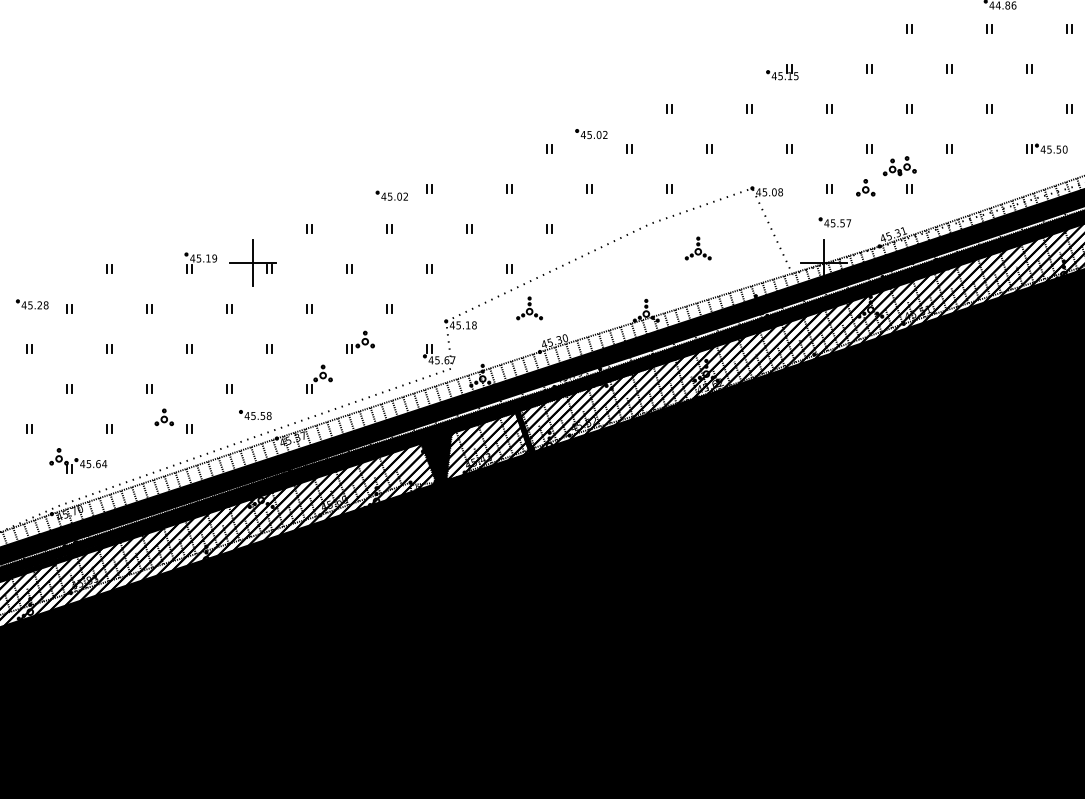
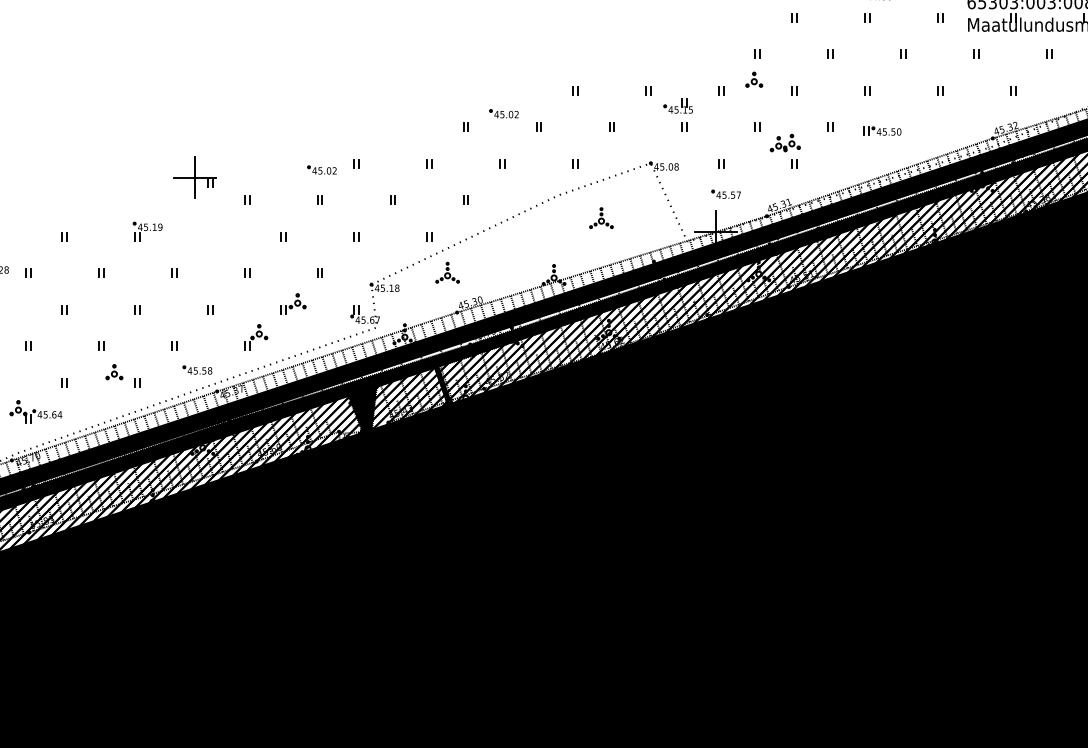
part: (781, 71) -> (677, 105), moved
part: (1046, 148) -> (882, 130), moved
part: (866, 187) -> (754, 79), moved
part: (252, 263) -> (194, 177), moved

